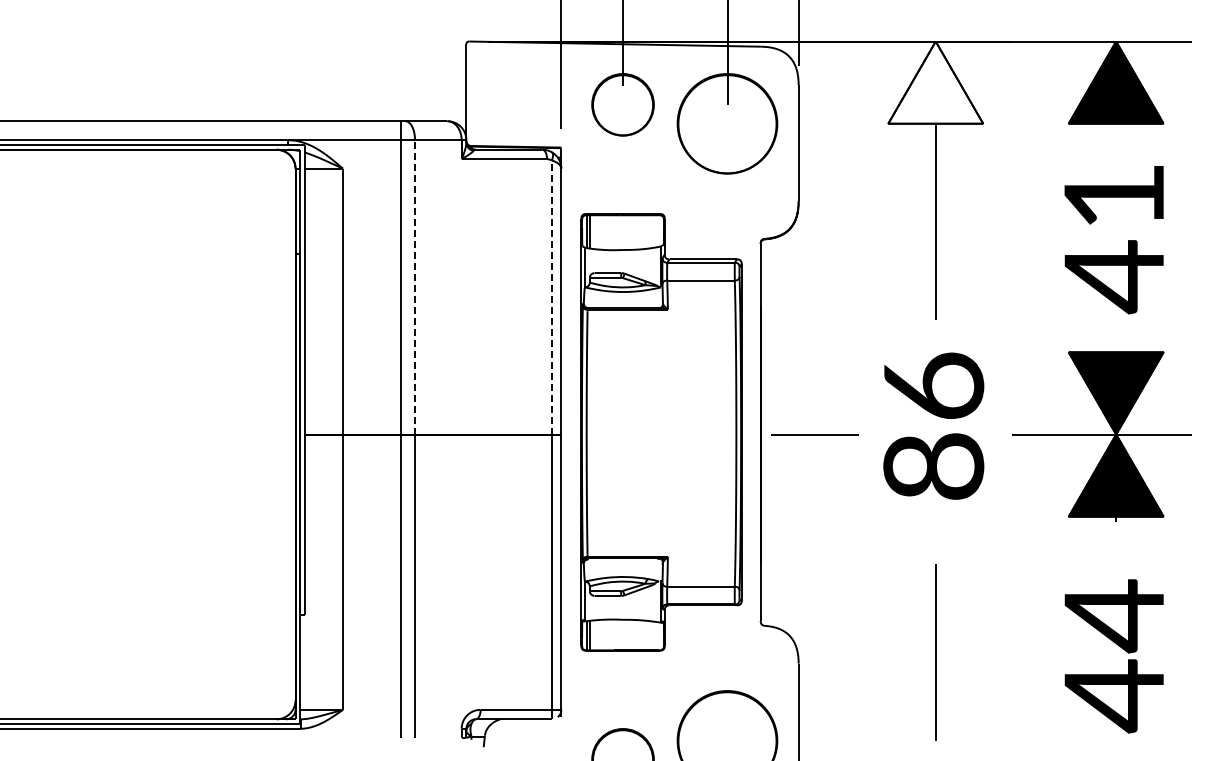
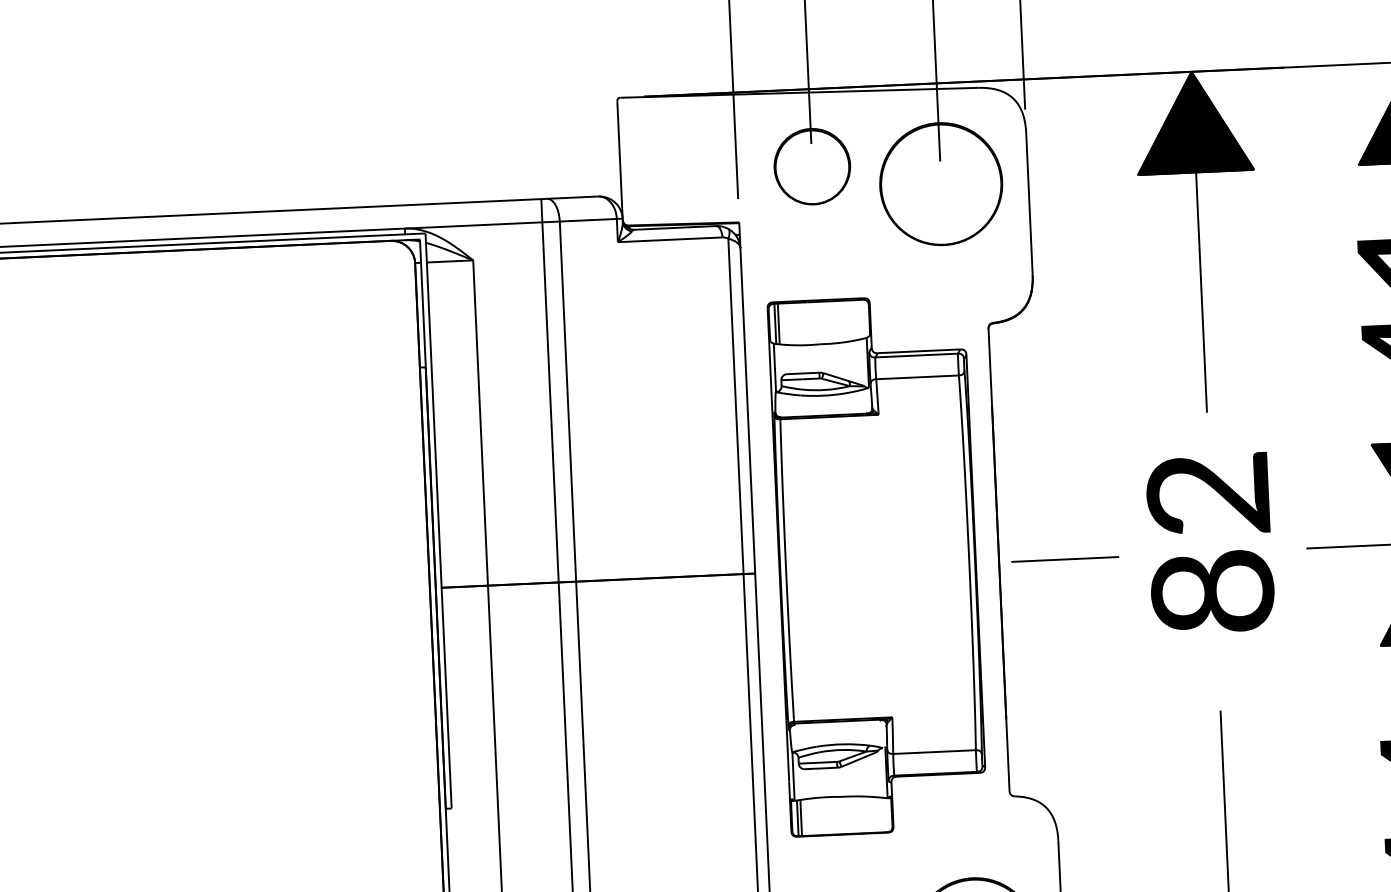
fill: (935, 82) -> (1193, 121), added
line: (415, 286) -> (568, 400), dashed -> solid
line: (551, 297) -> (735, 406), dashed -> solid
text: (933, 385) -> (1207, 492), 86 -> 82

